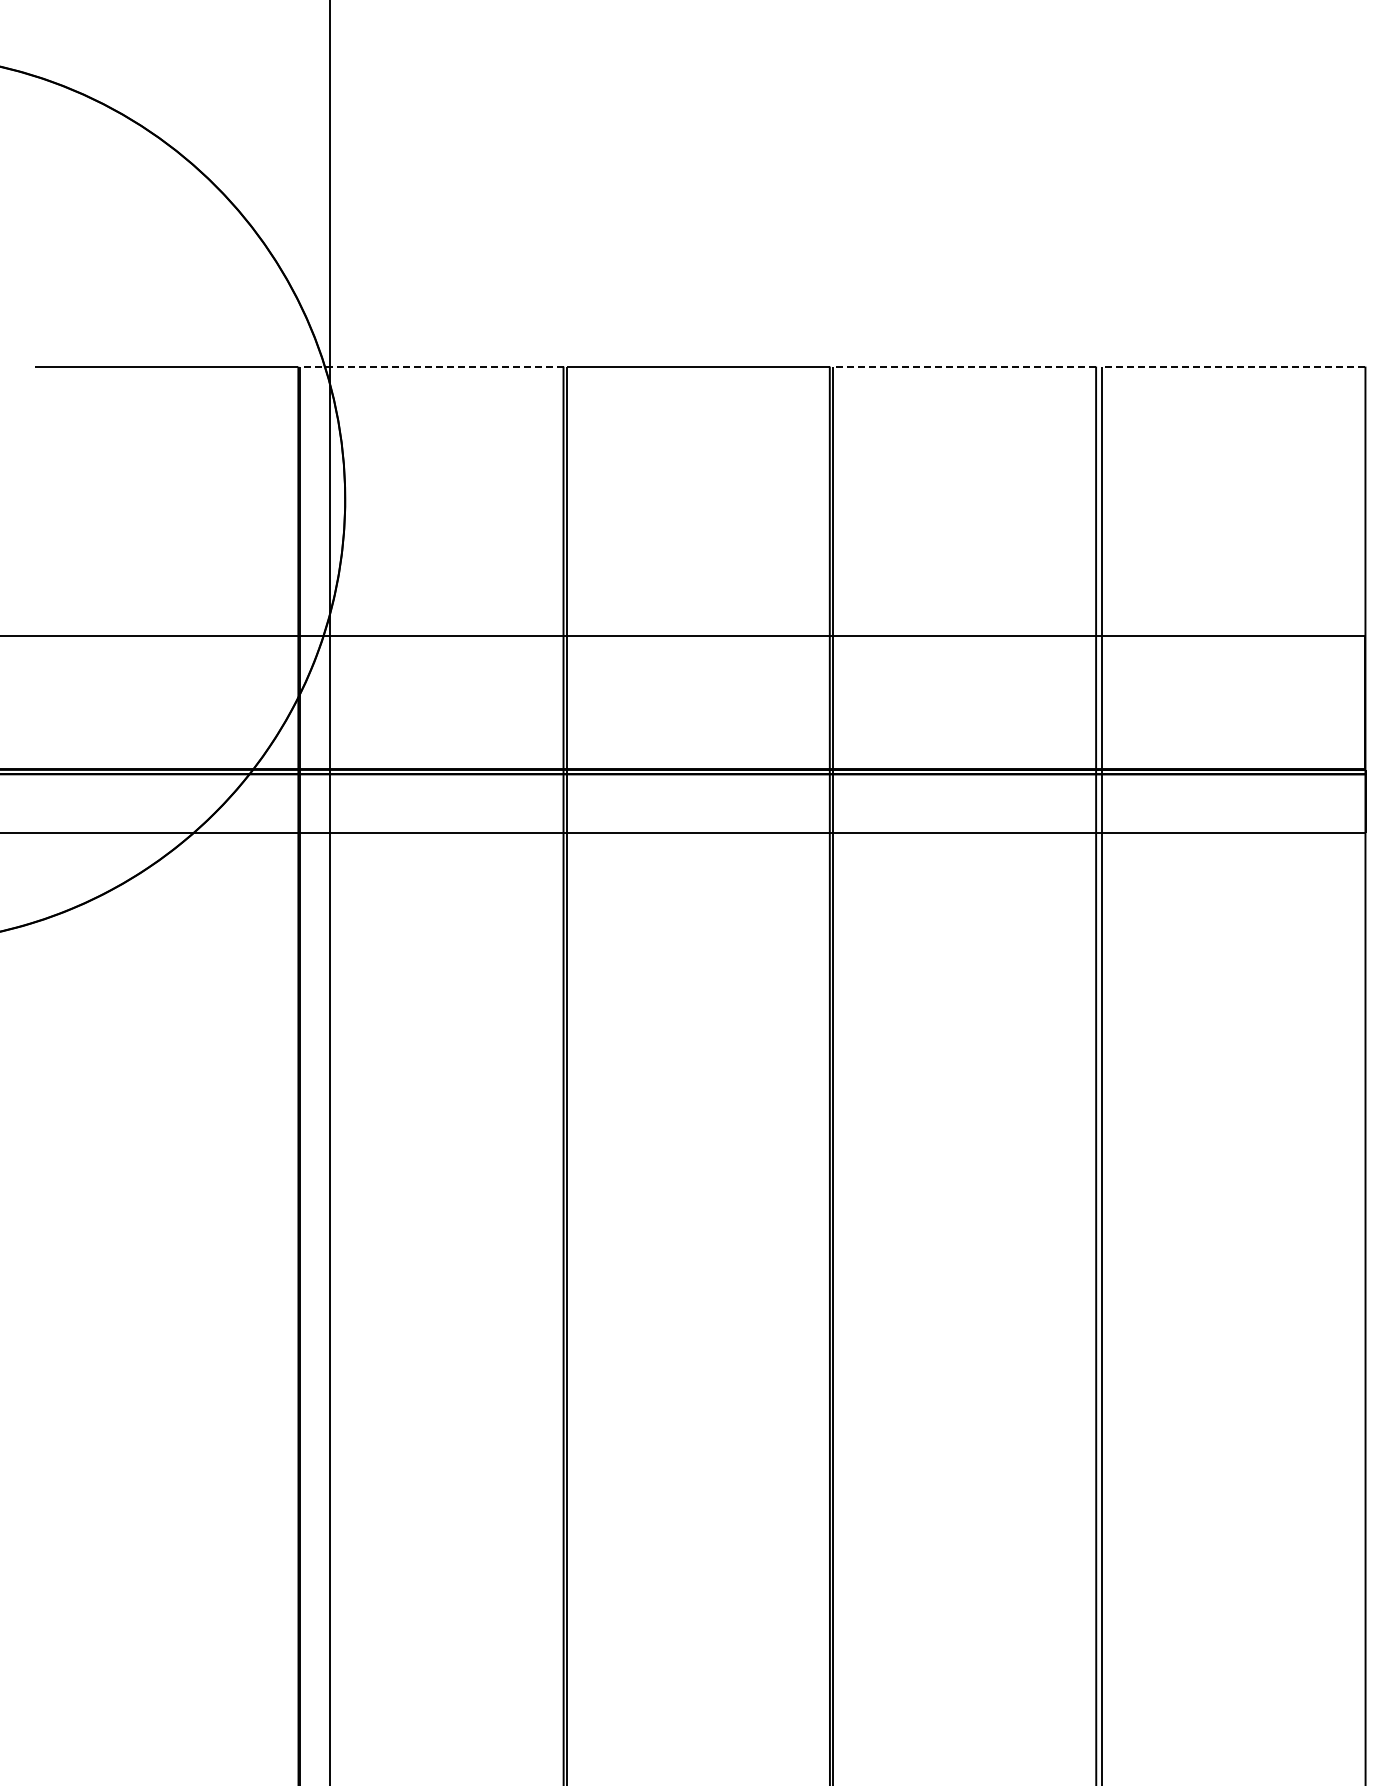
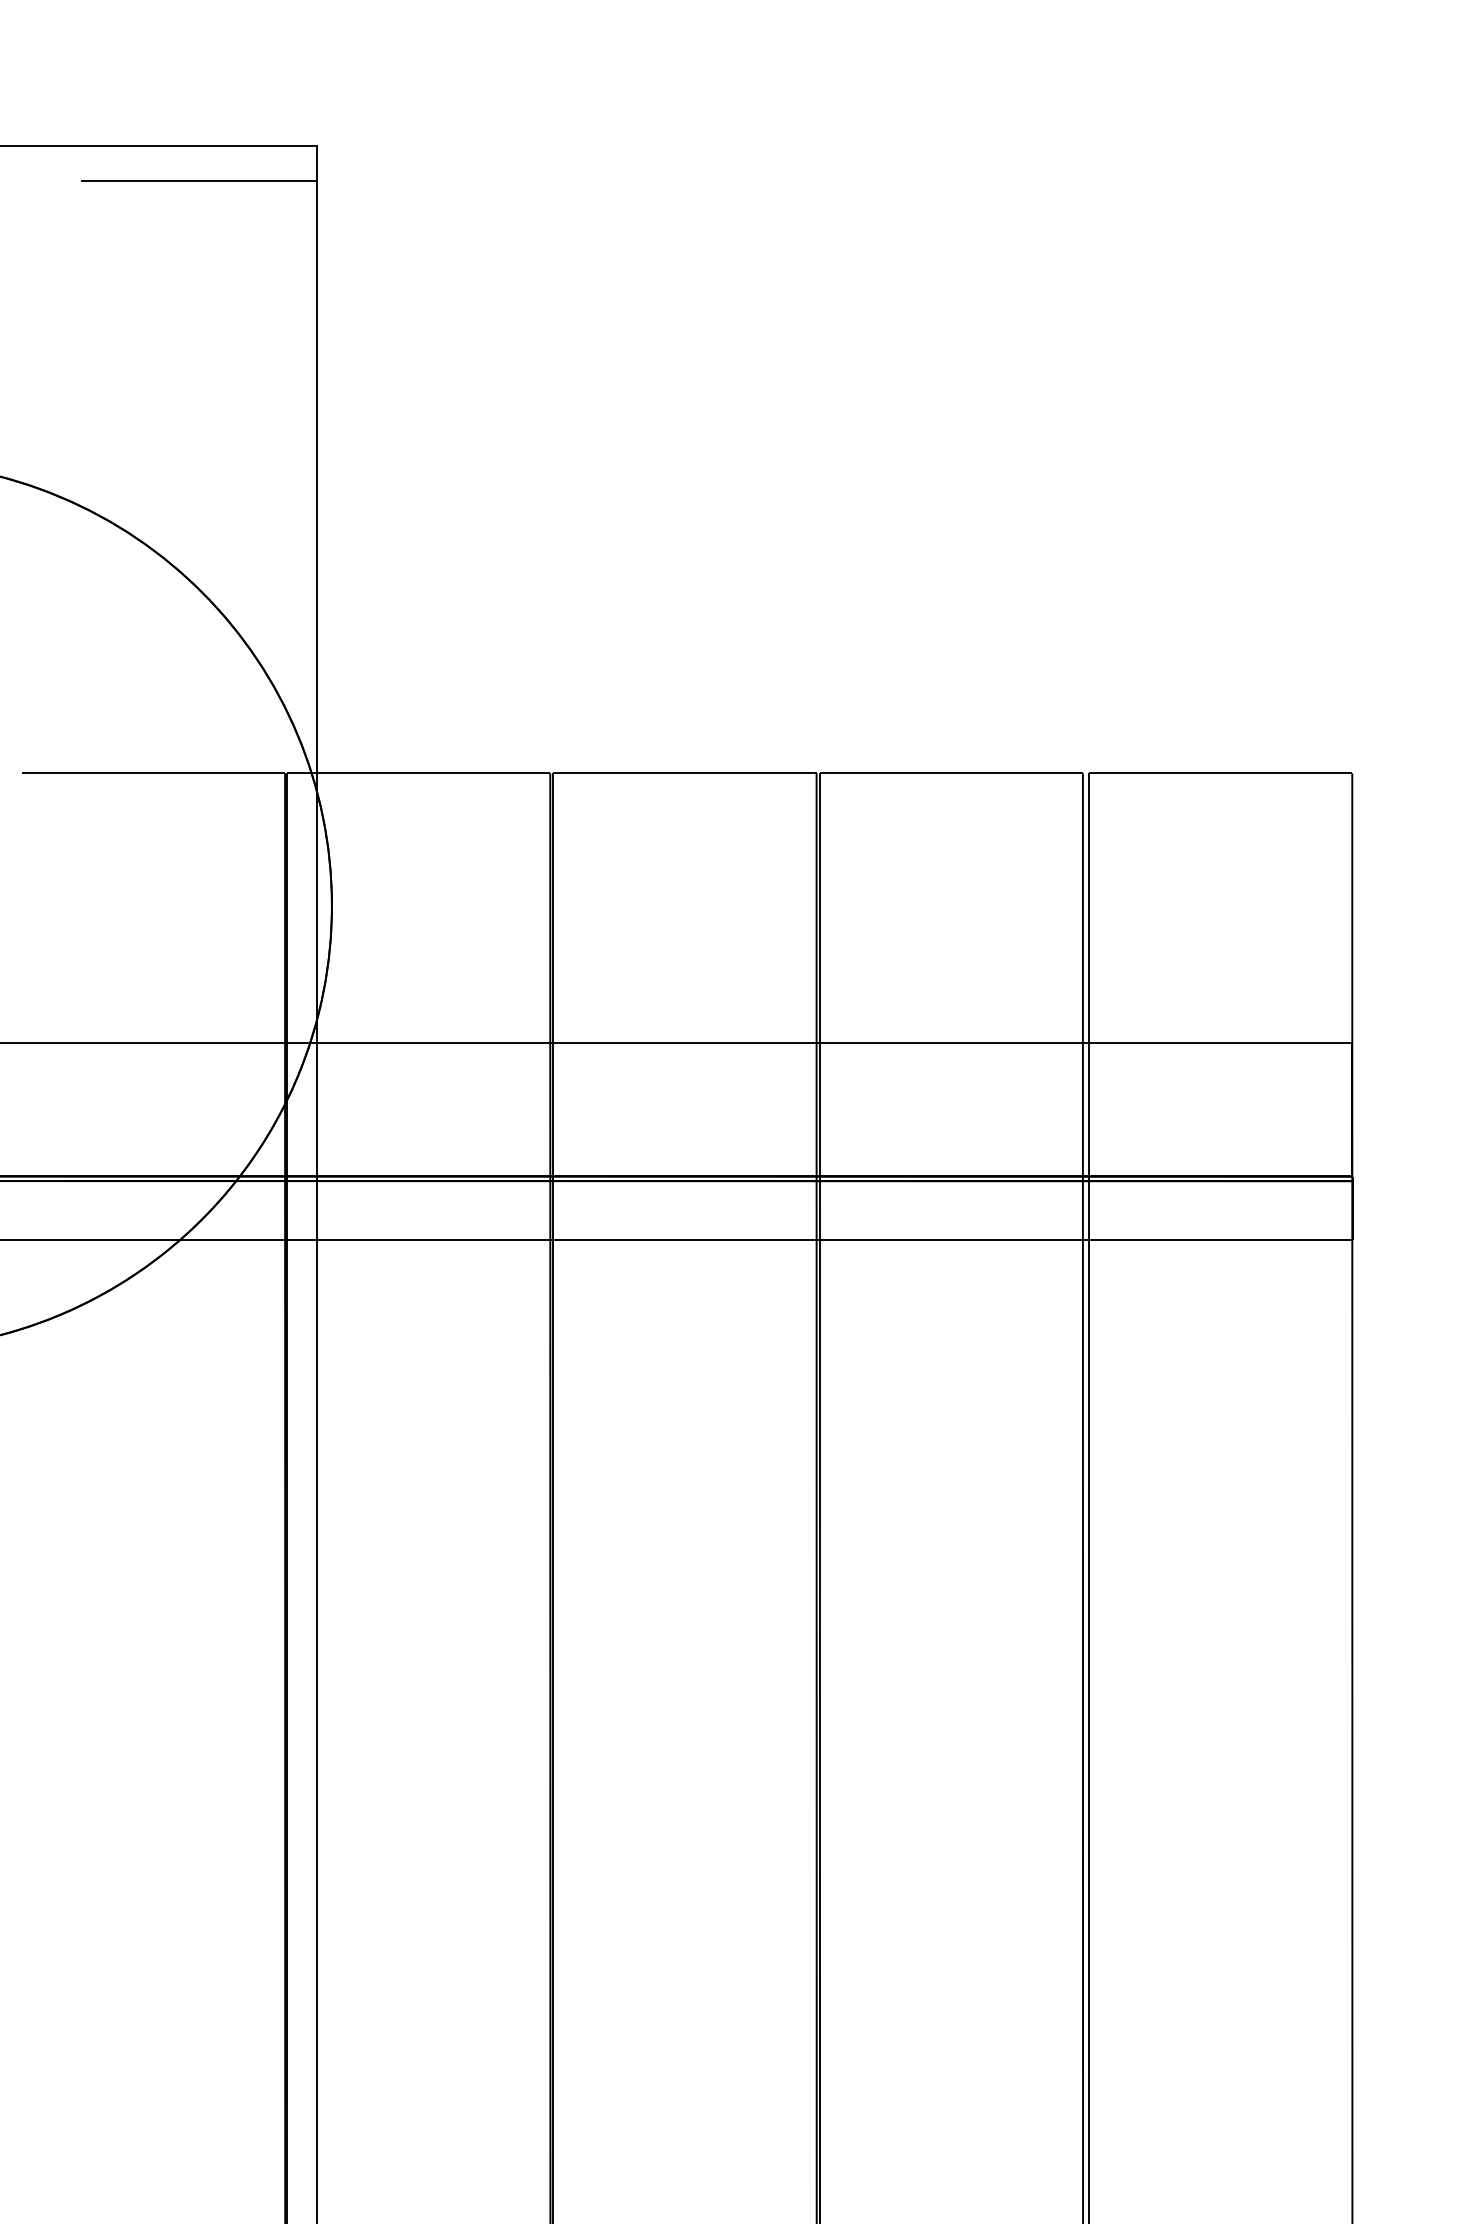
line: (431, 366) -> (418, 773), dashed -> solid
line: (964, 366) -> (951, 773), dashed -> solid
line: (1233, 366) -> (1220, 773), dashed -> solid

